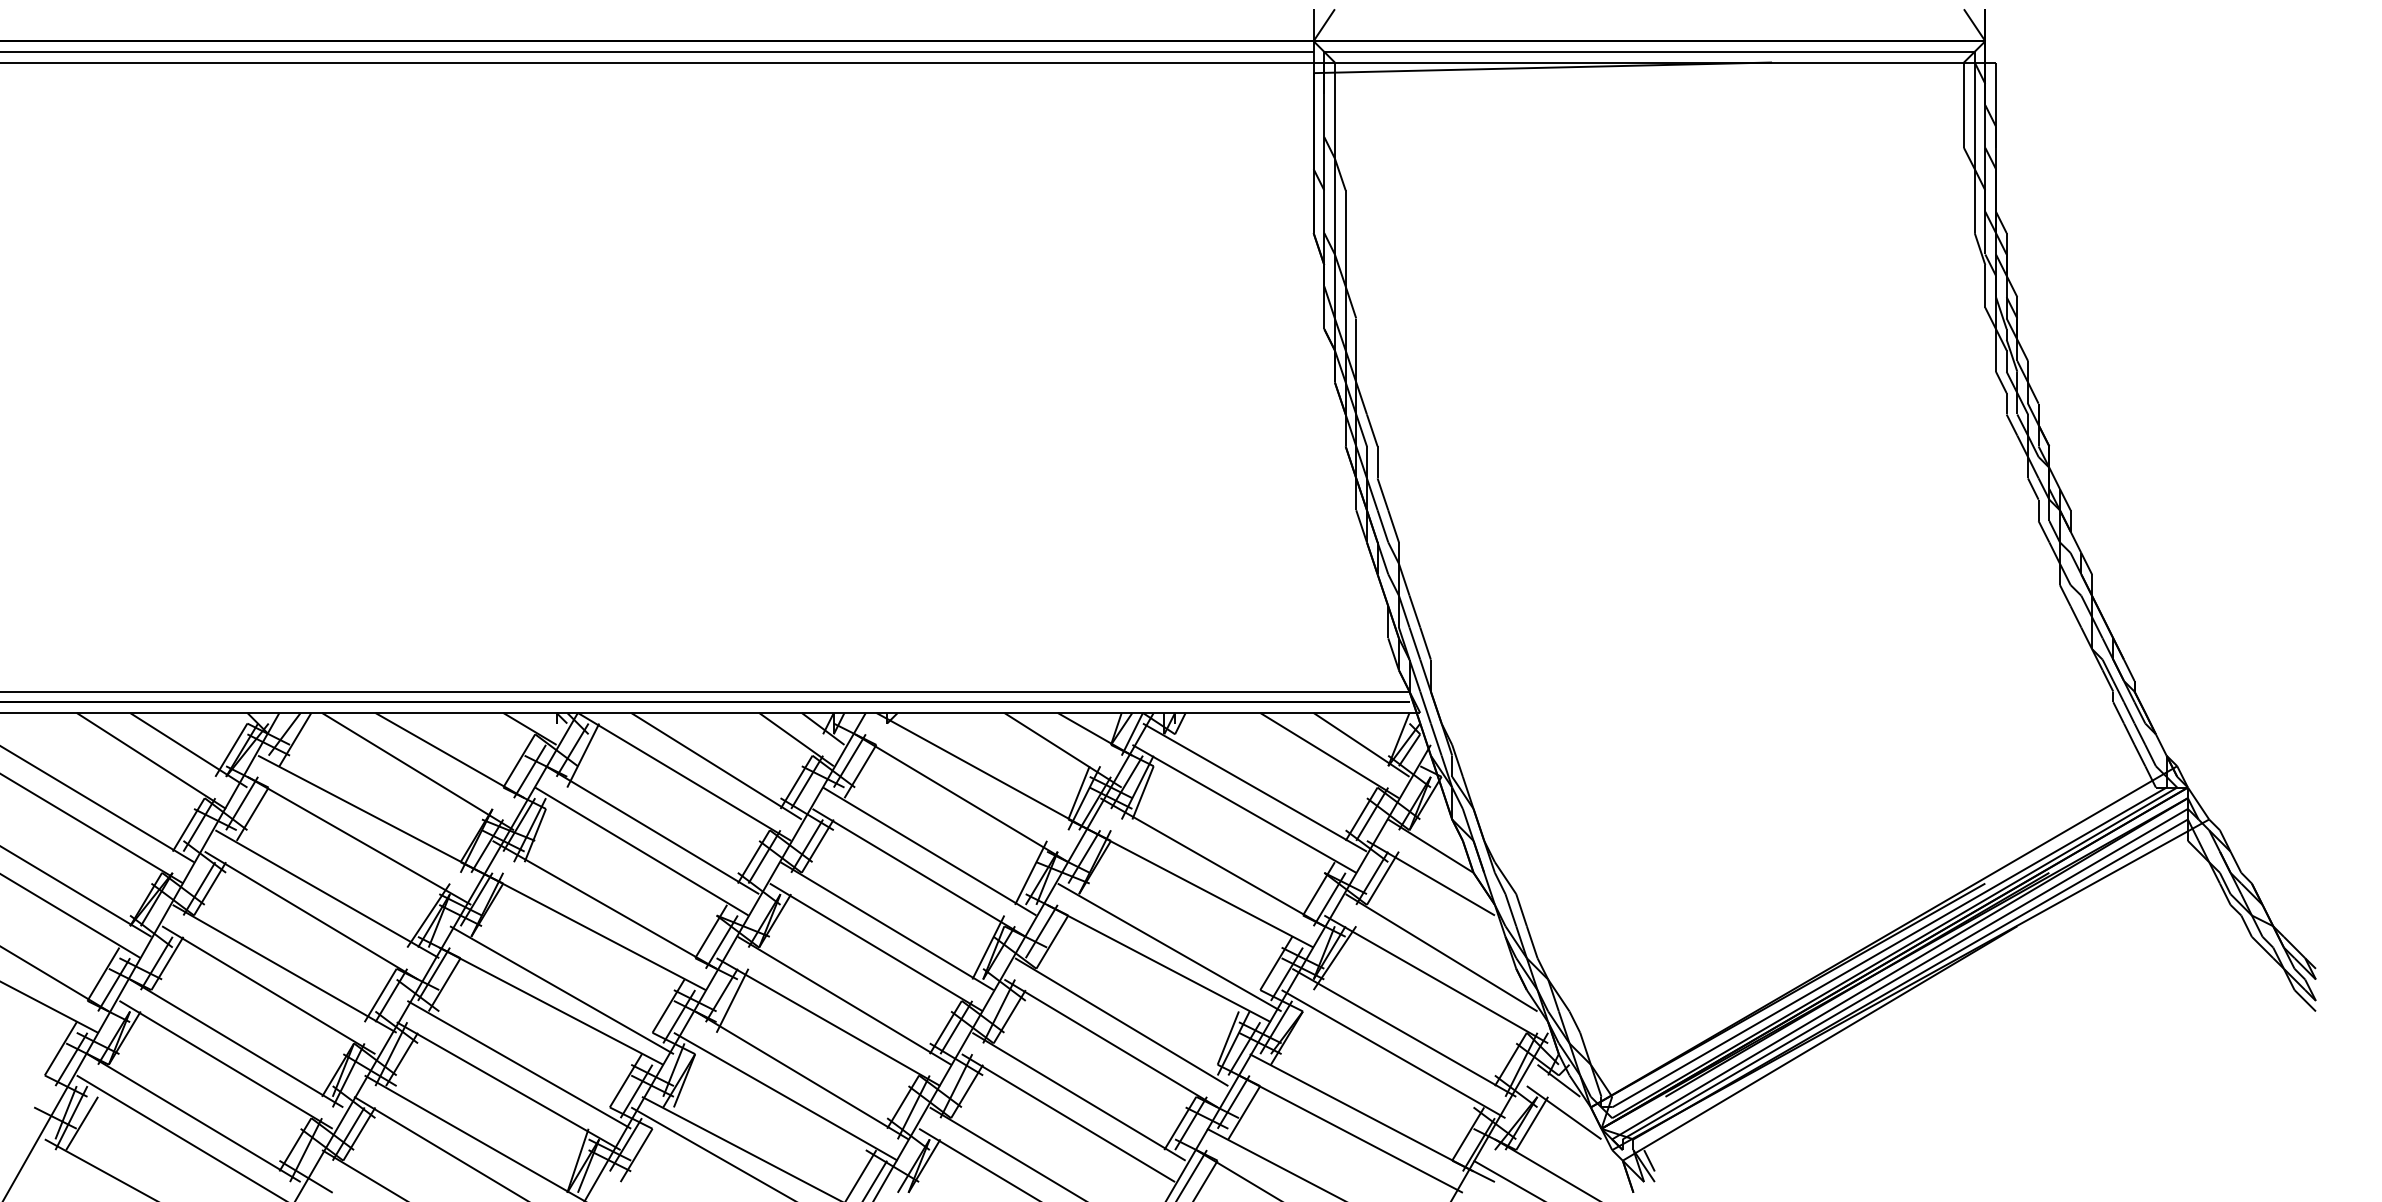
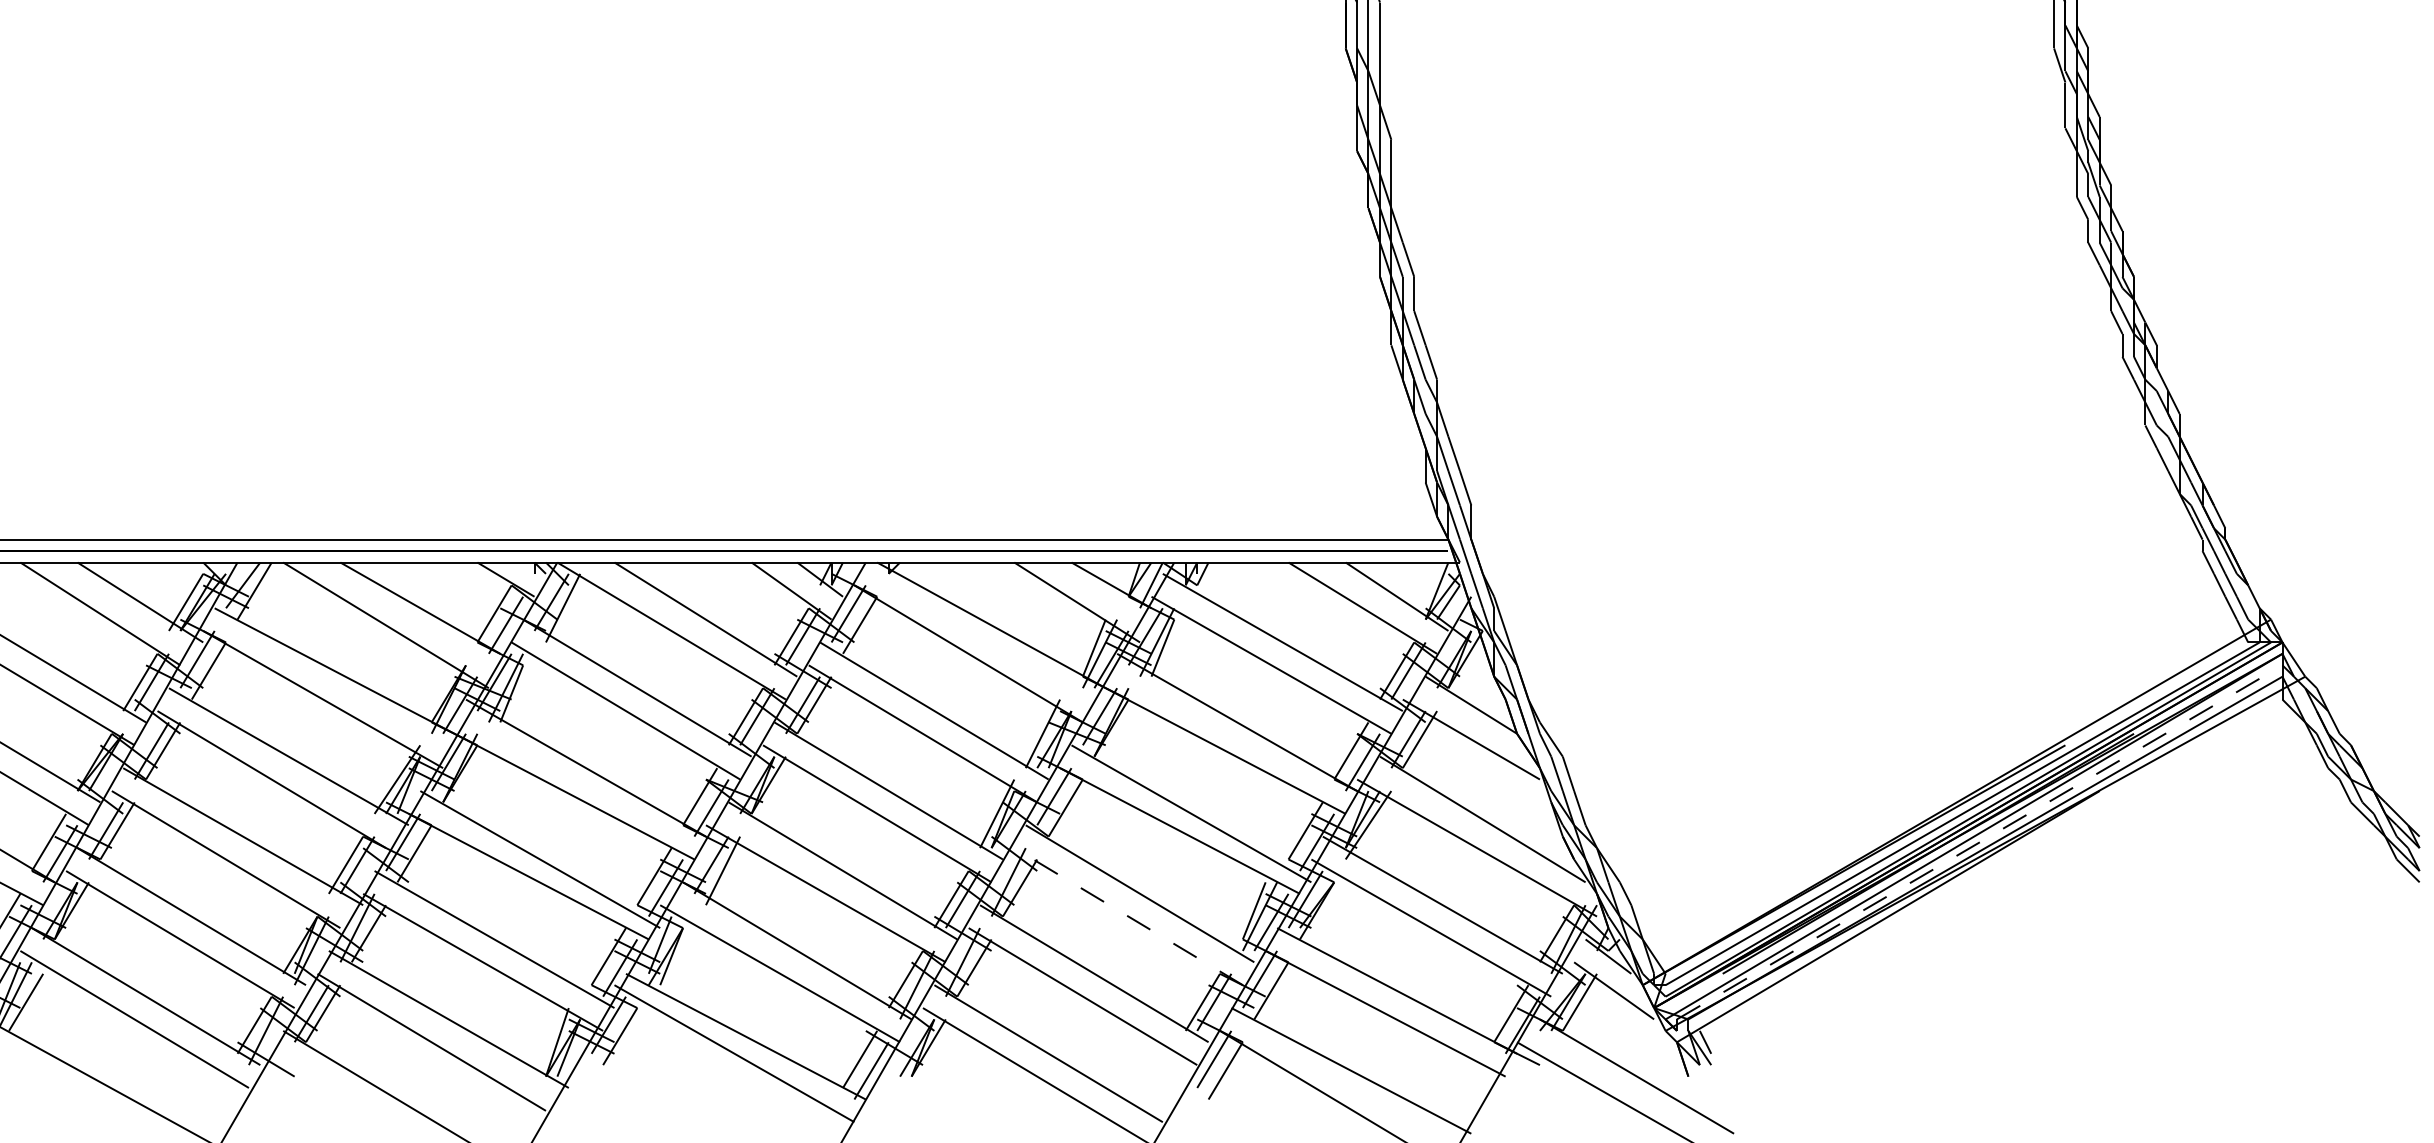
line: (1905, 973) -> (1979, 841), solid -> dashed
line: (1110, 1043) -> (1128, 916), solid -> dashed

